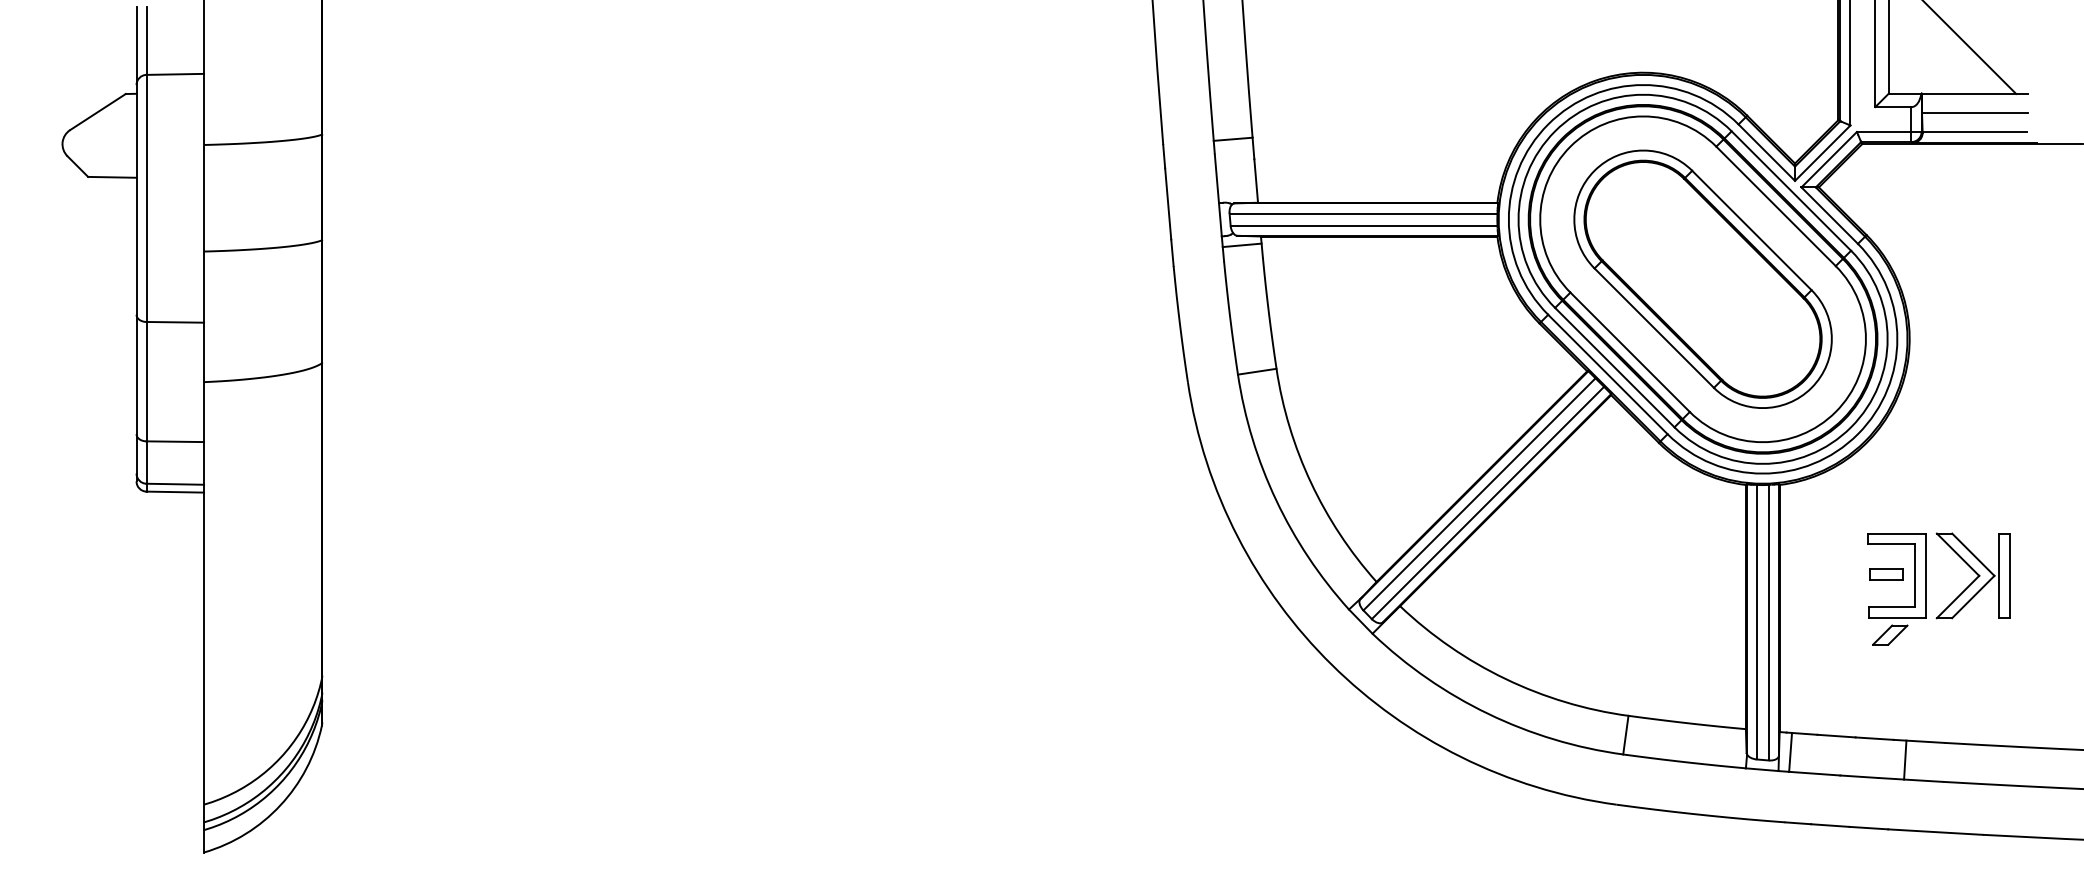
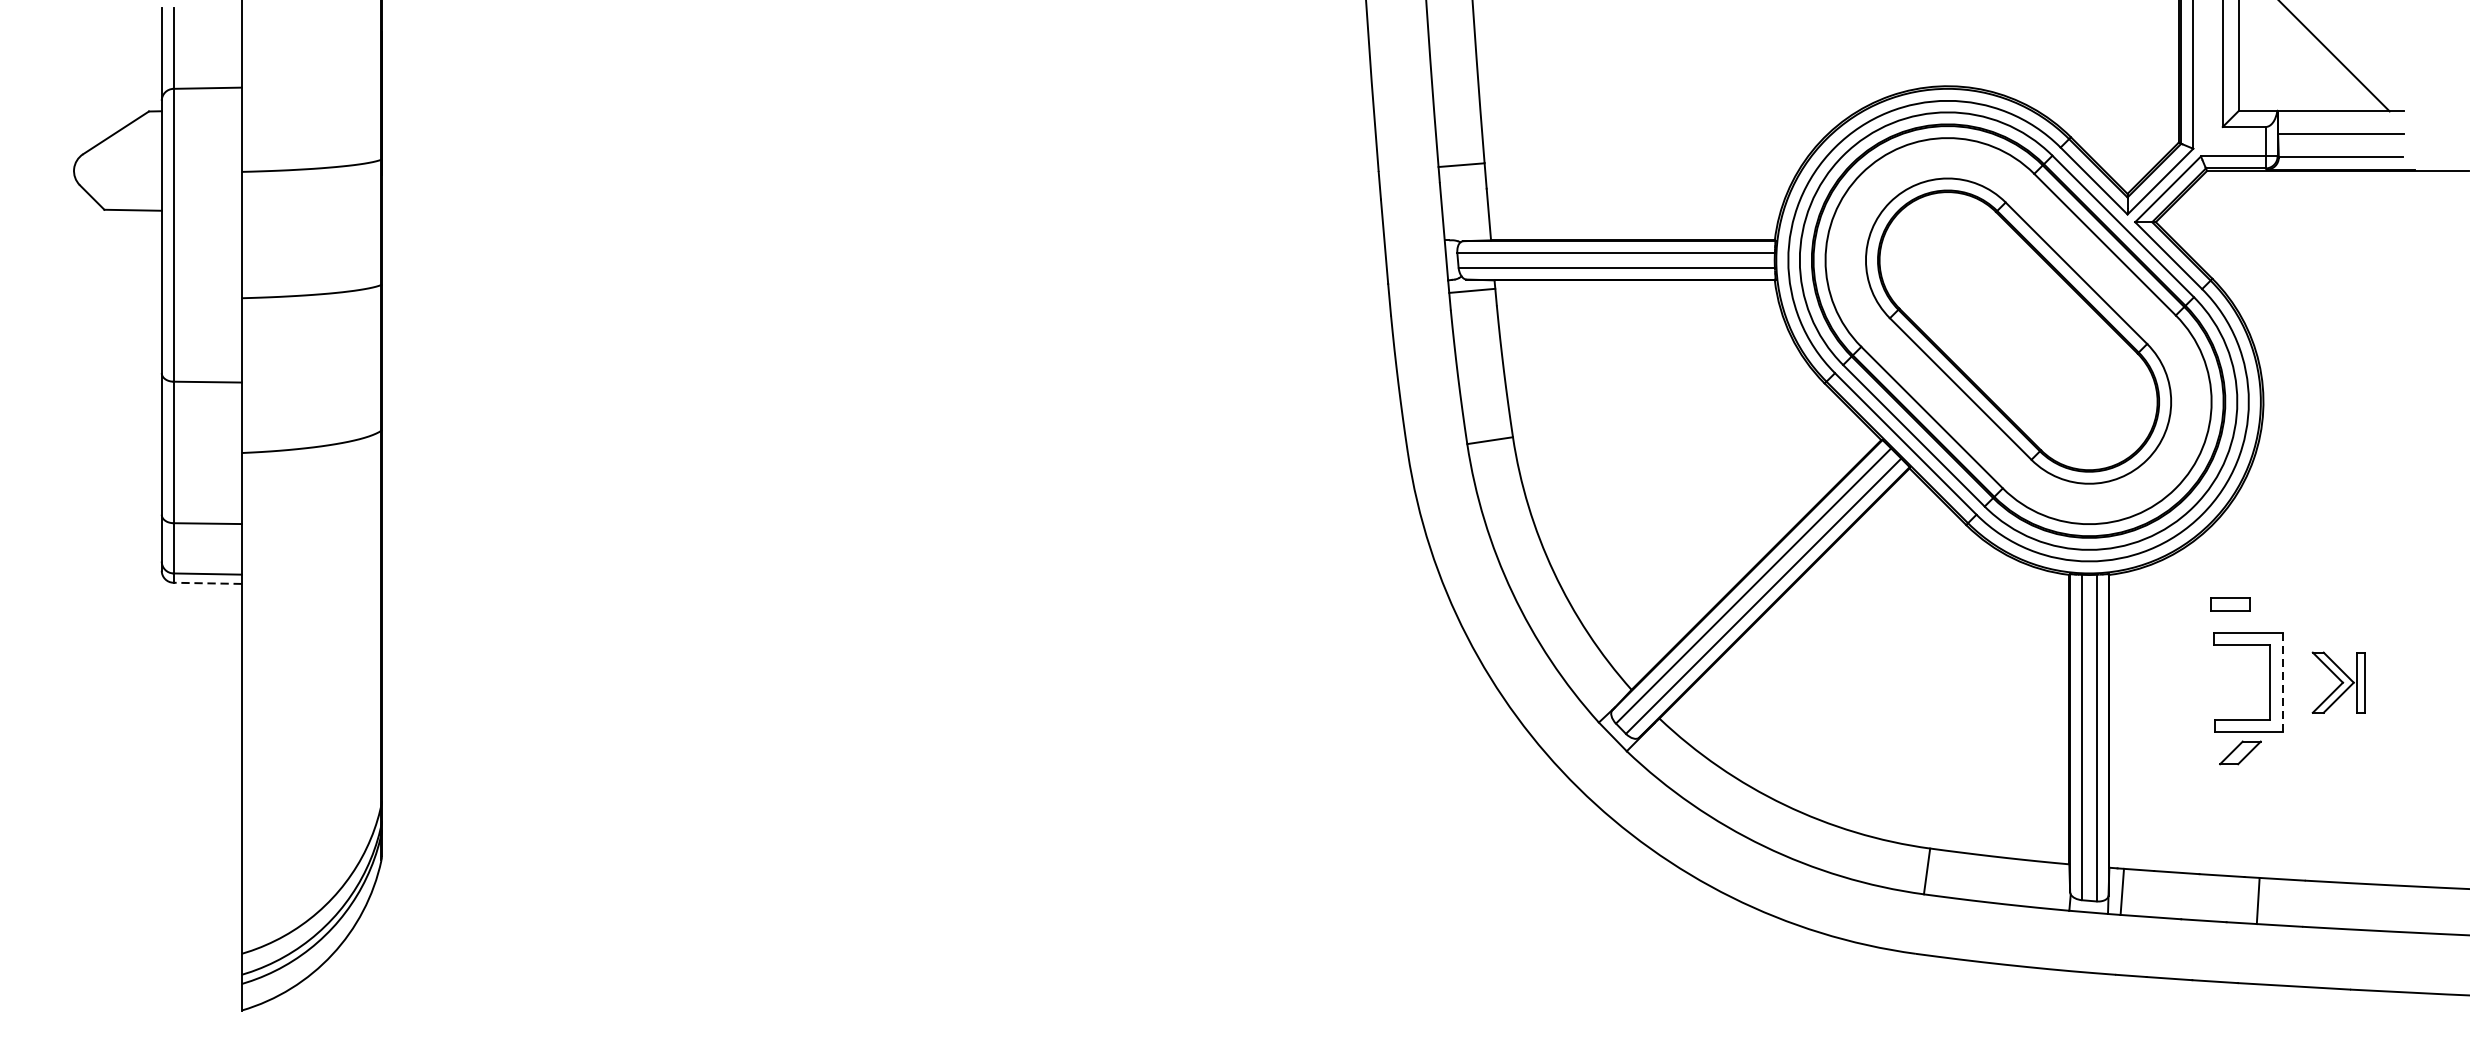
line: (175, 492) -> (207, 583), solid -> dashed
part: (1886, 574) -> (2230, 603), moved
line: (1925, 575) -> (2282, 682), solid -> dashed
part: (1972, 575) -> (2337, 682), size x0.6

